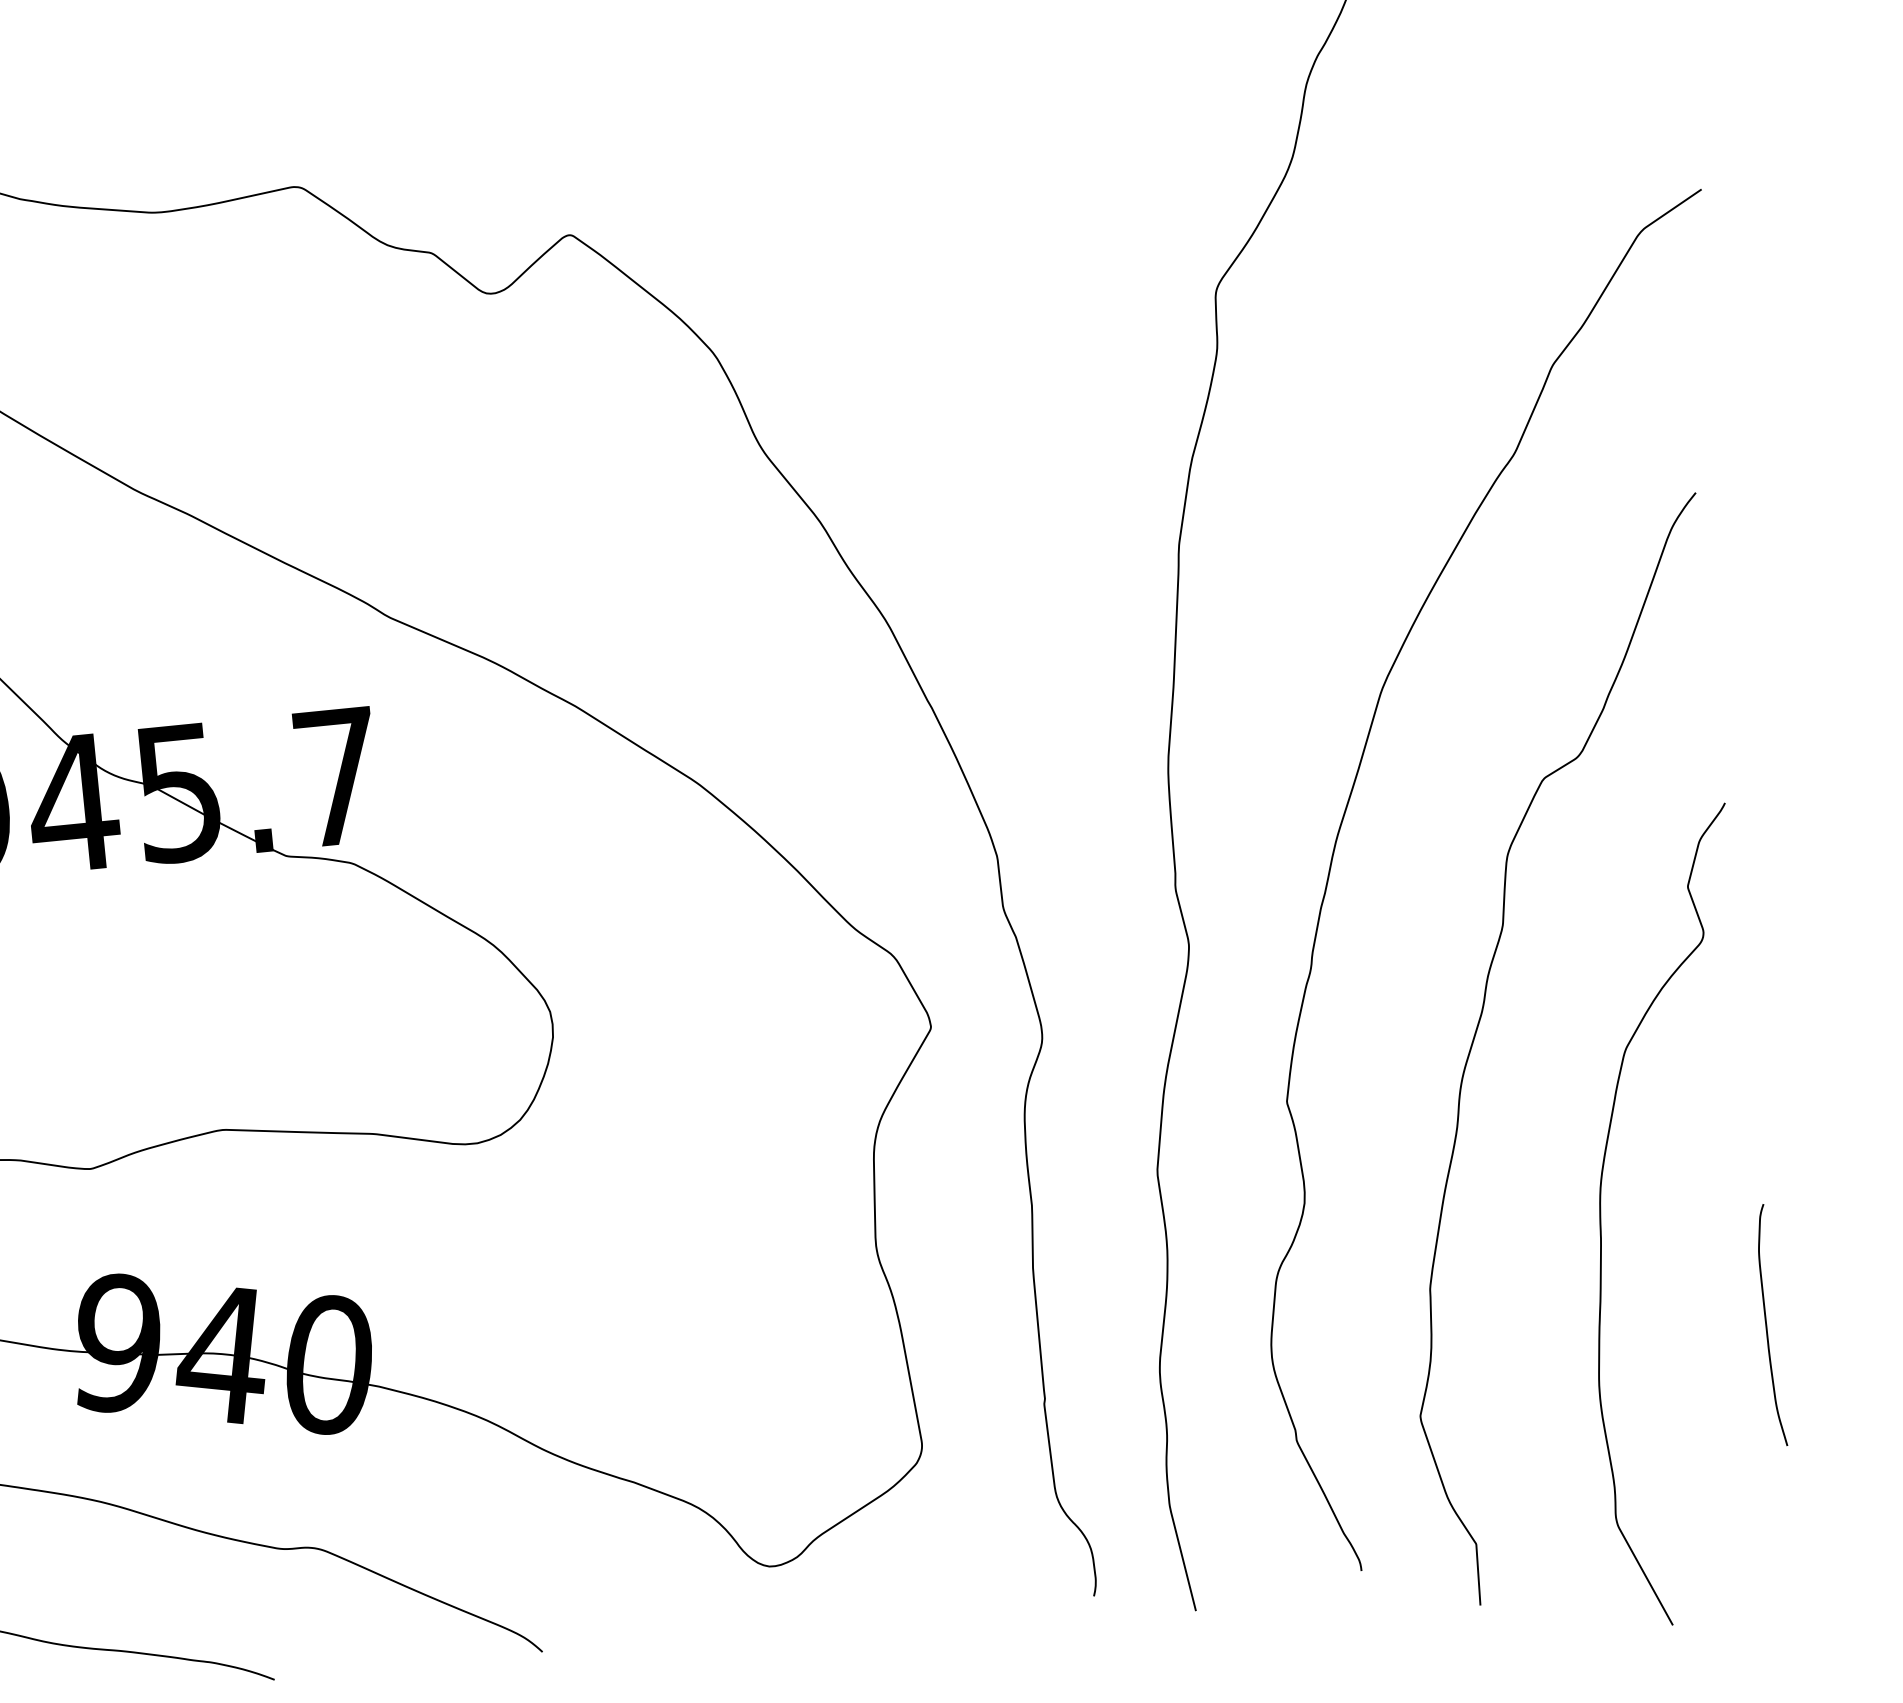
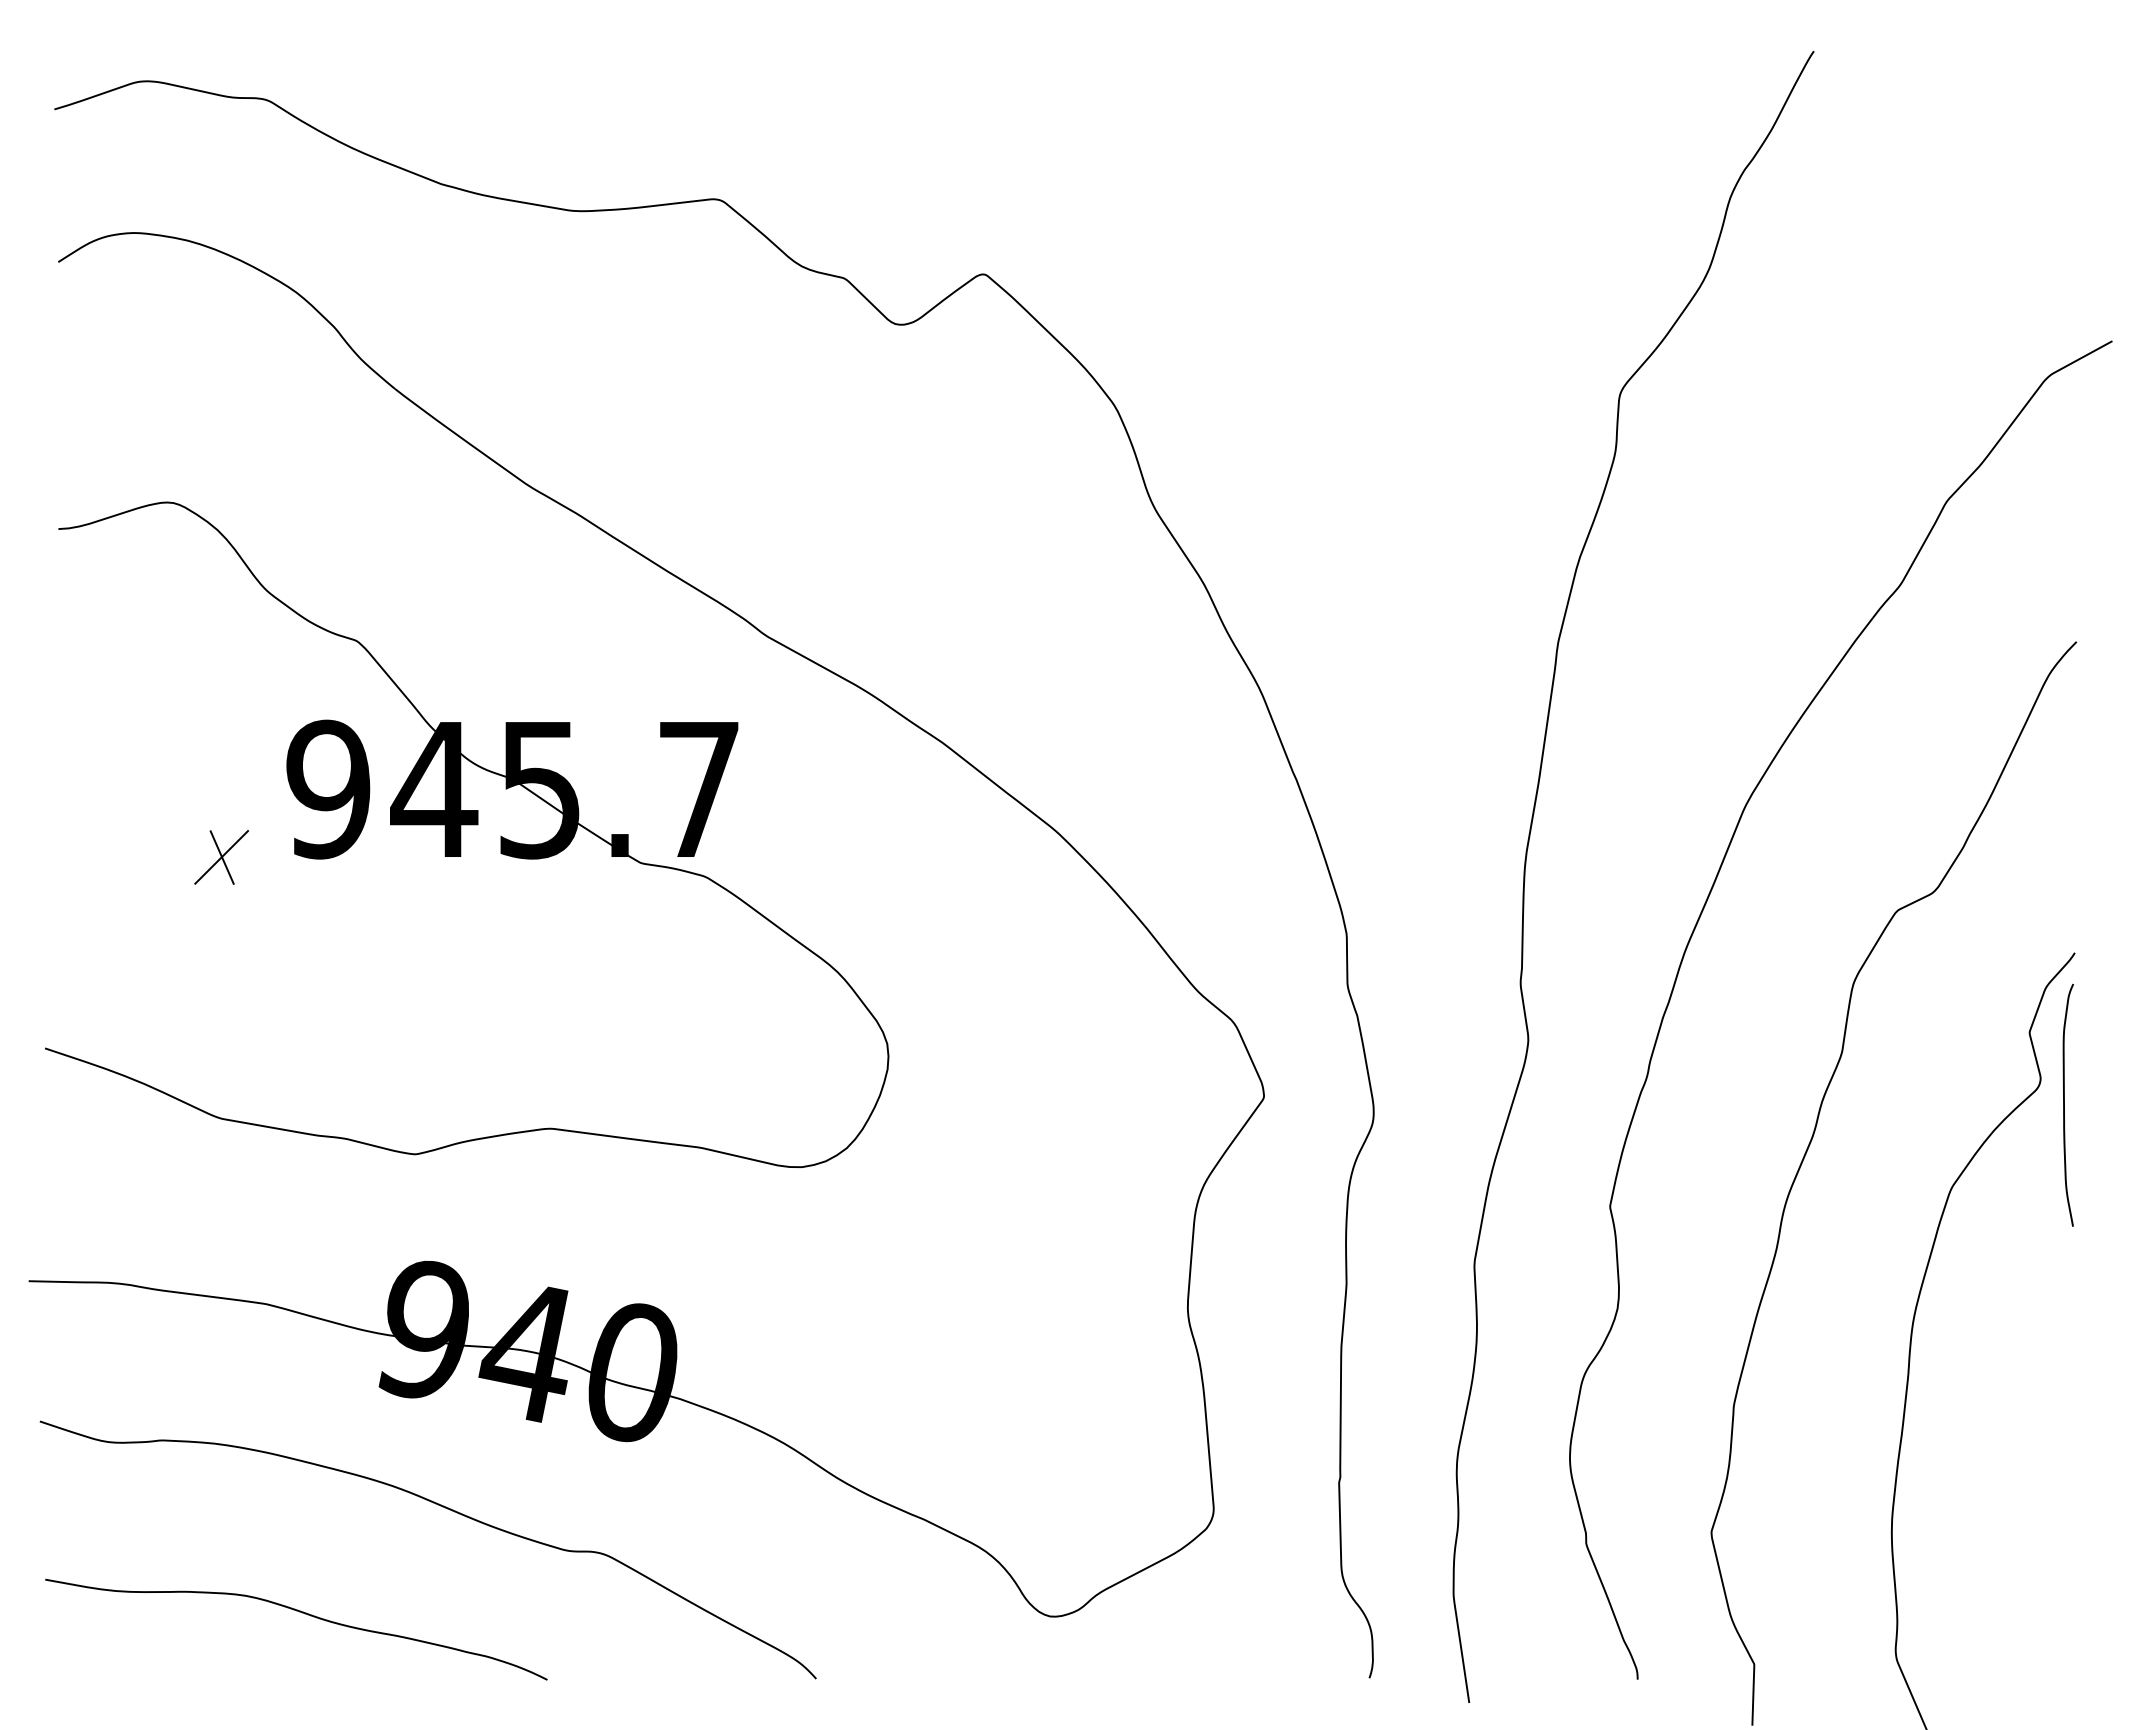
curve: (1766, 1325) -> (2064, 1104), moved

